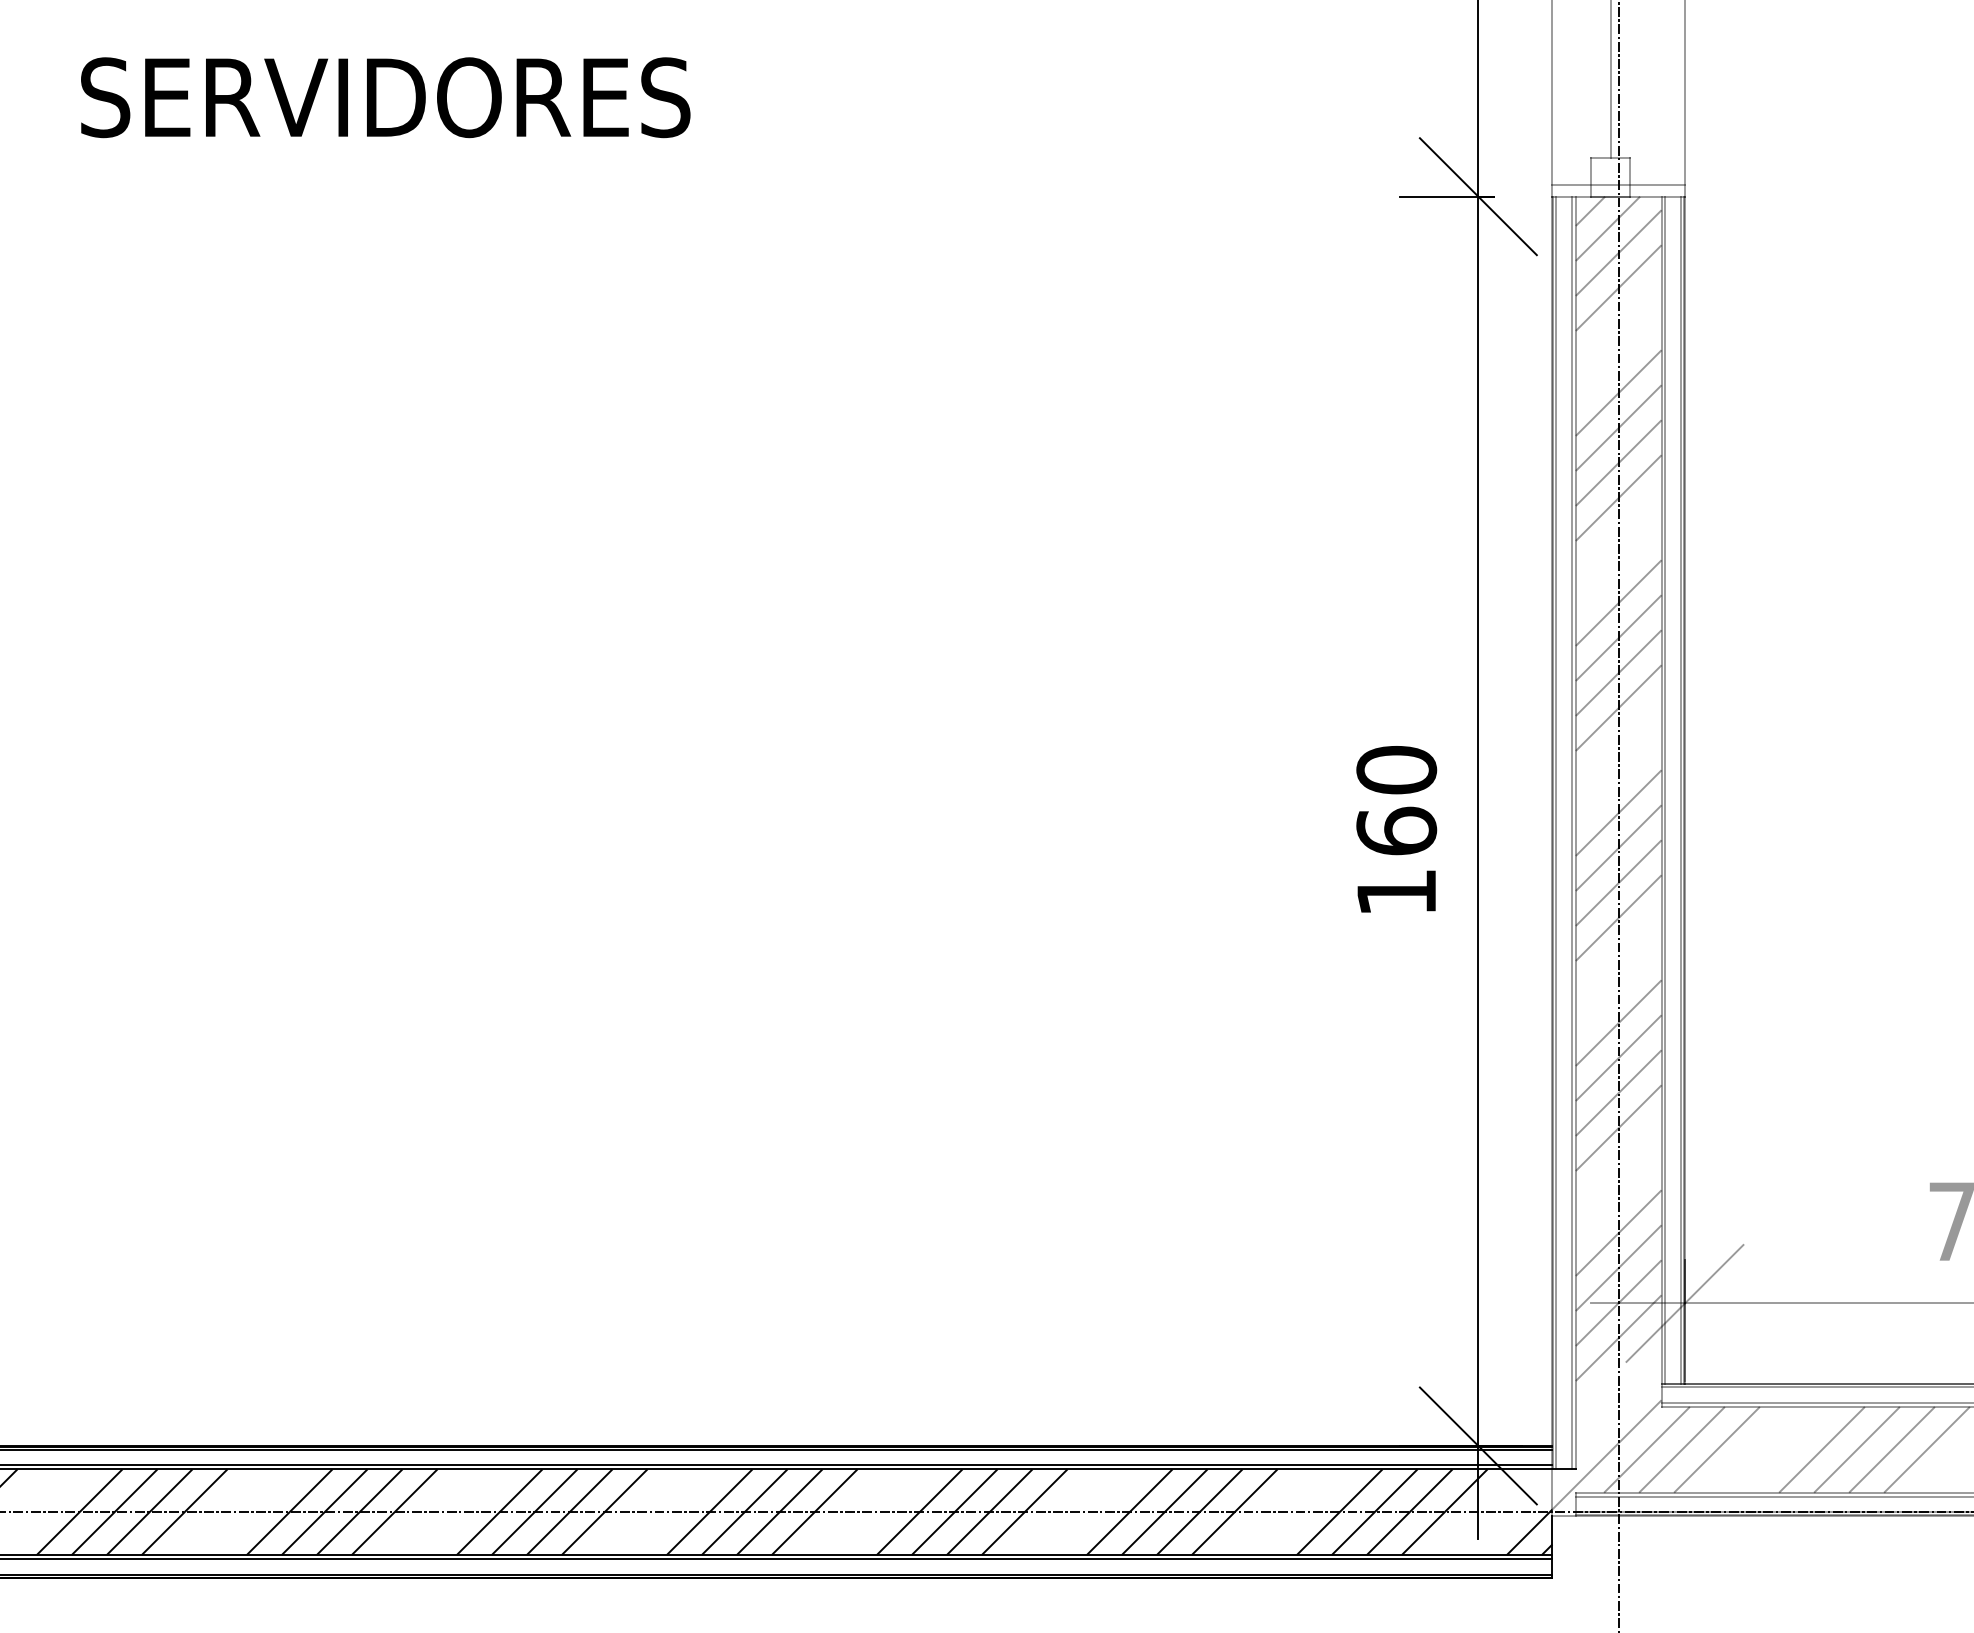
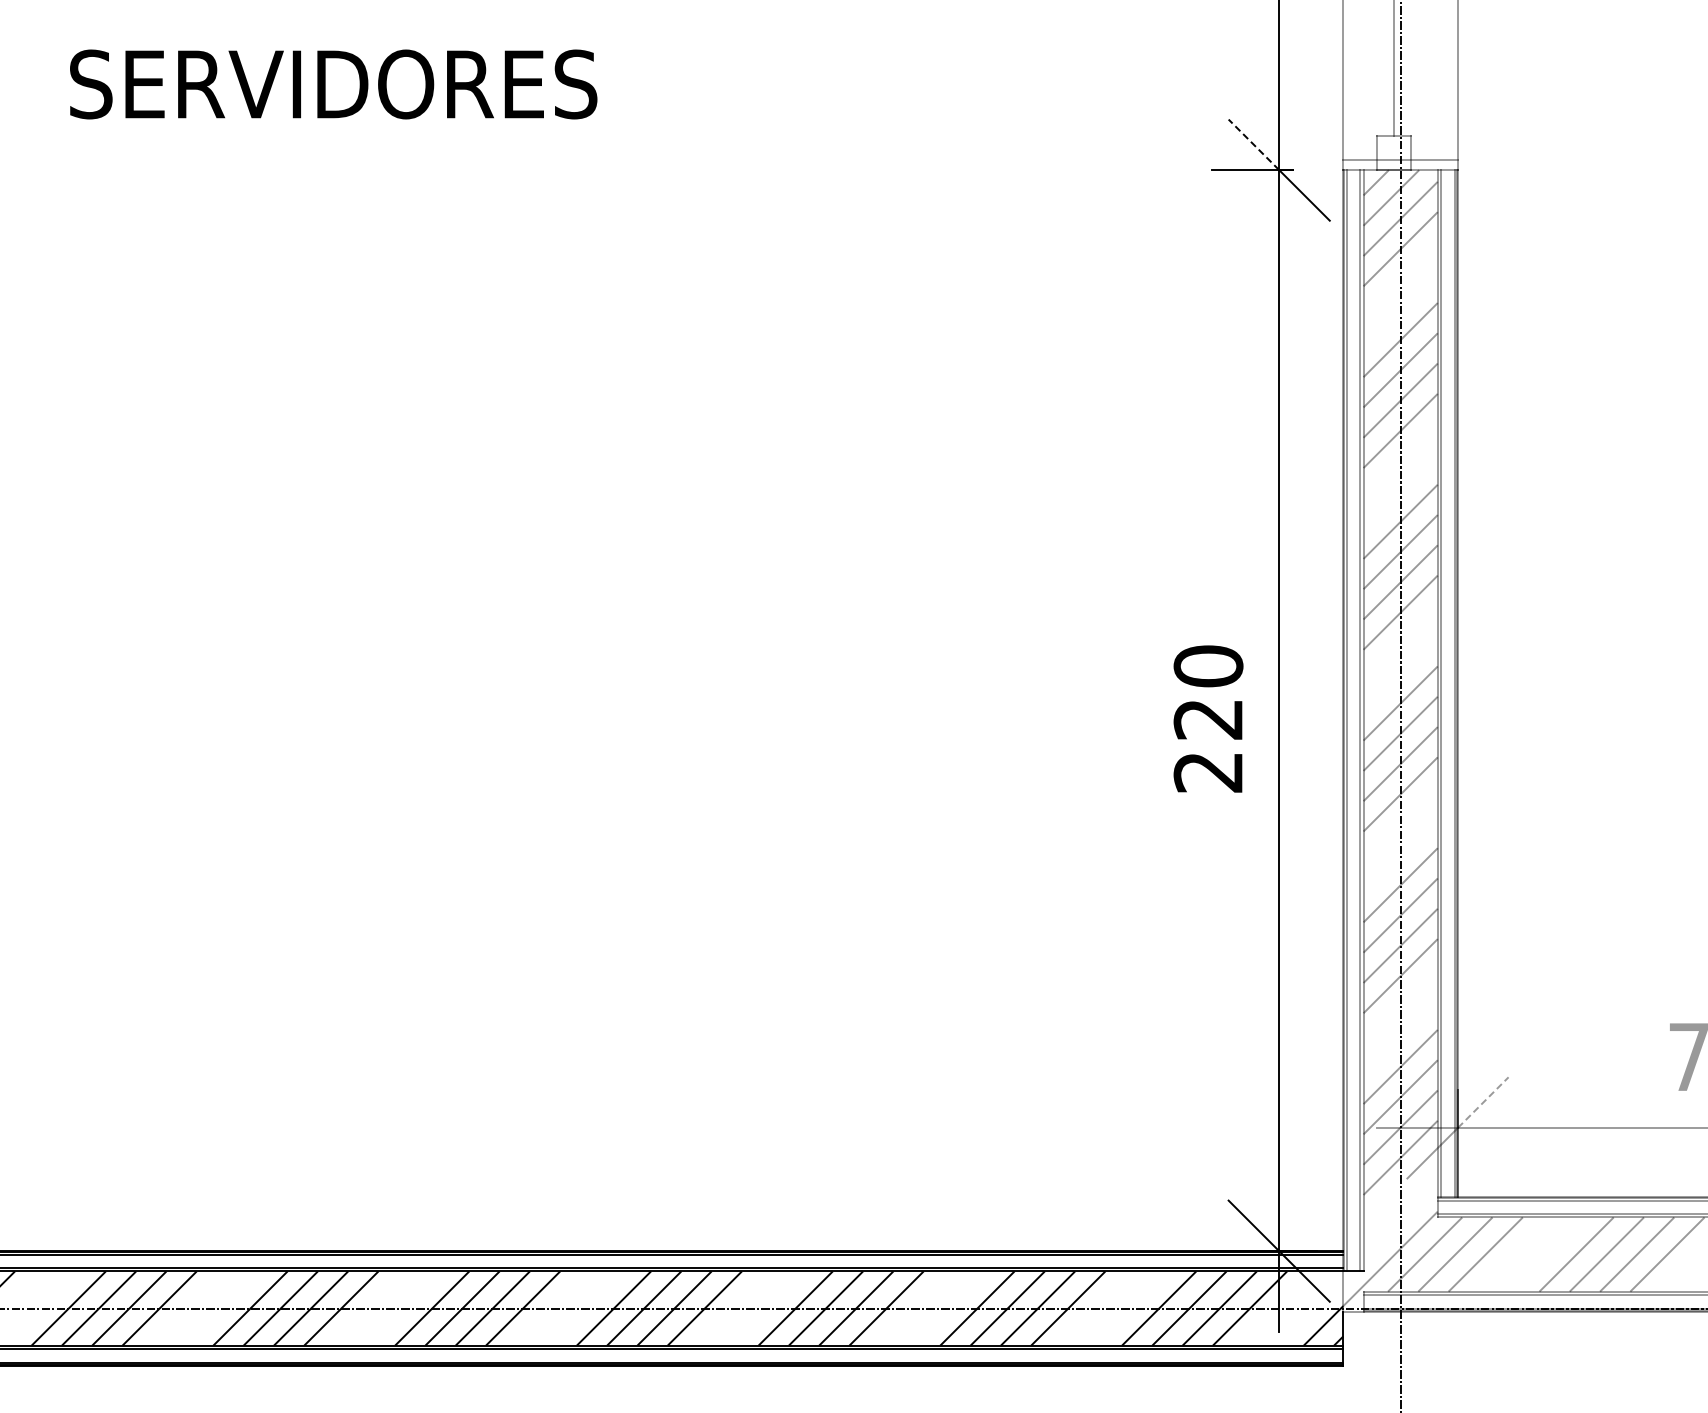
line: (1448, 167) -> (1253, 144), solid -> dashed
text: (1396, 861) -> (1208, 745), 160 -> 220
line: (1714, 1274) -> (1483, 1102), solid -> dashed

